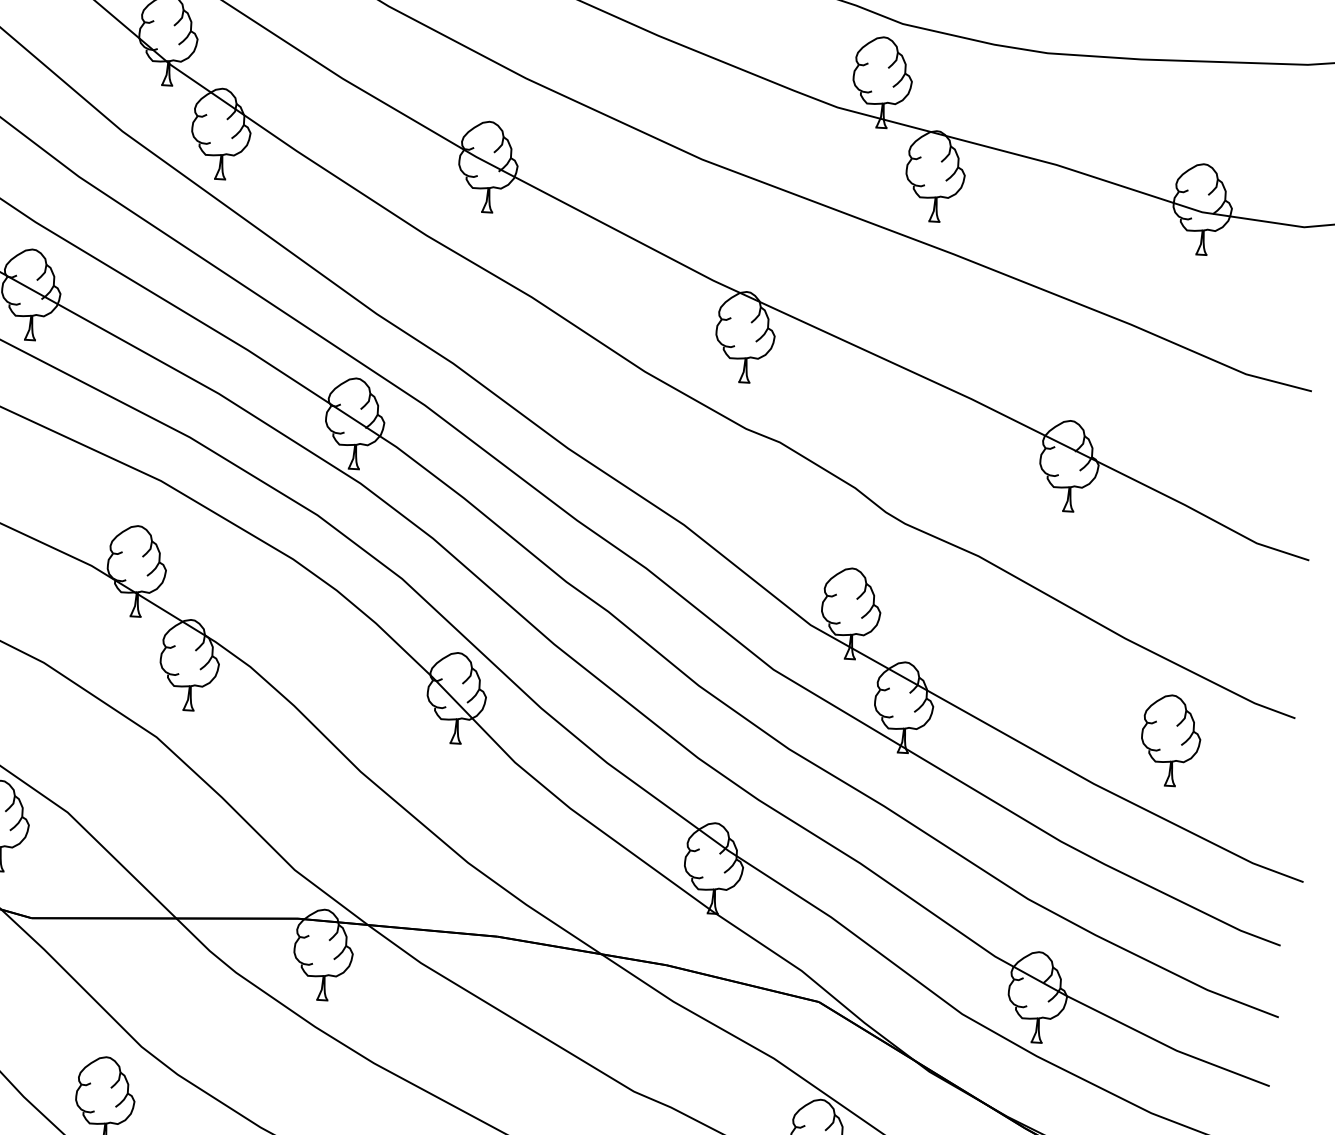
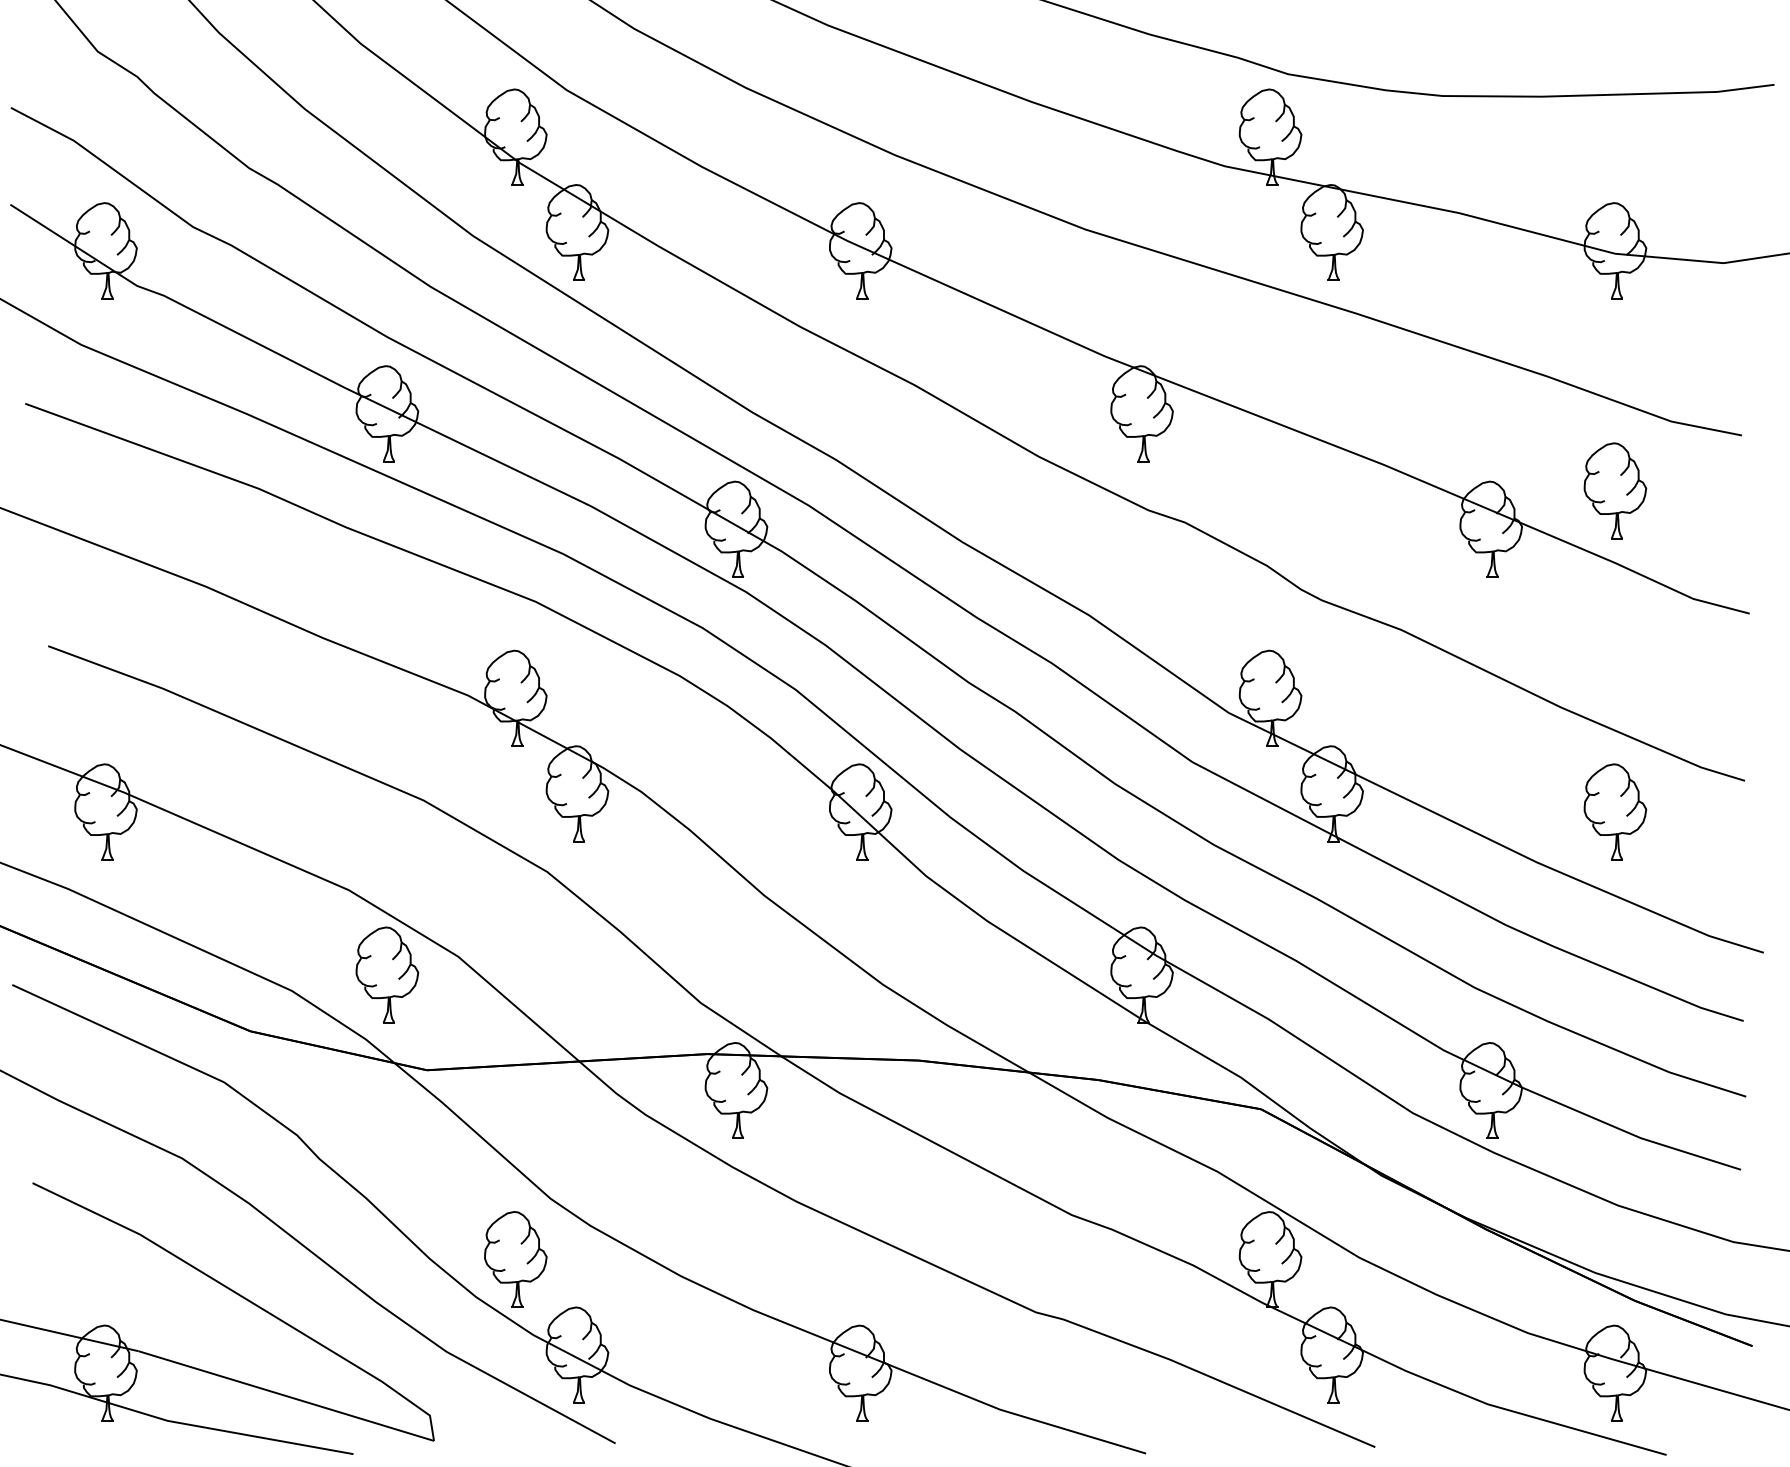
part: (1189, 436) -> (1615, 490), added

